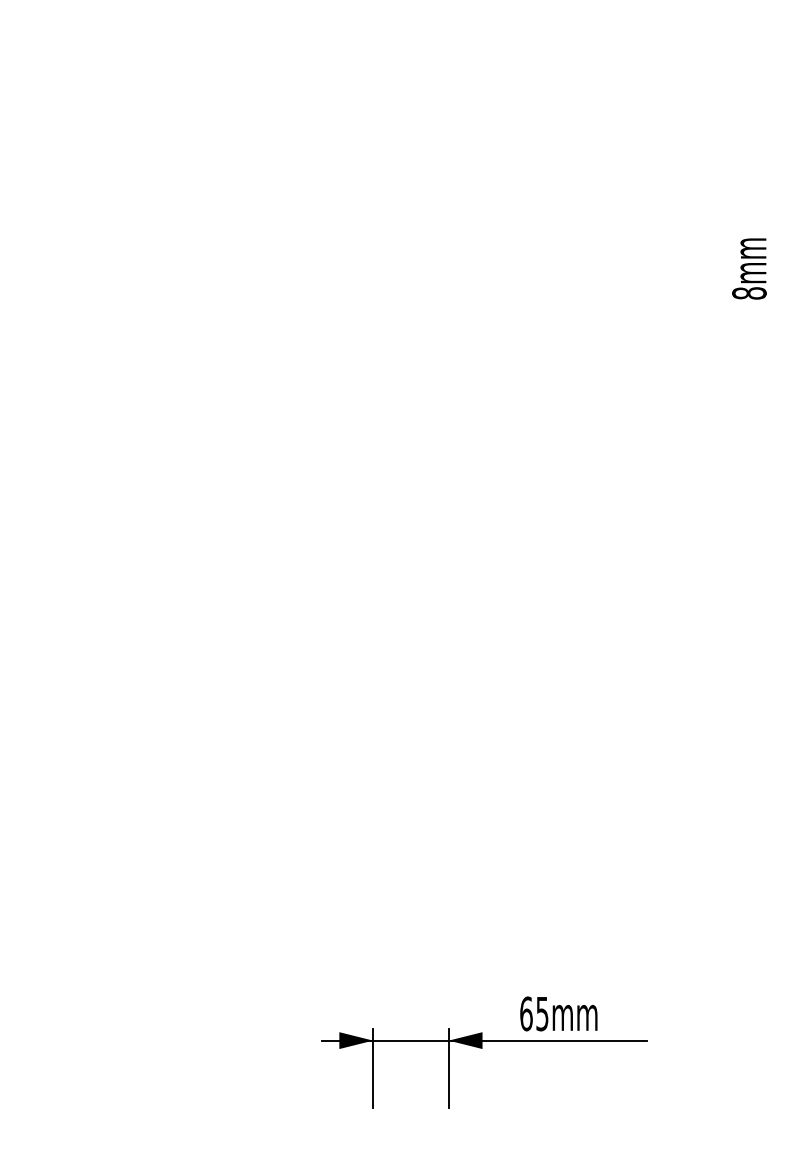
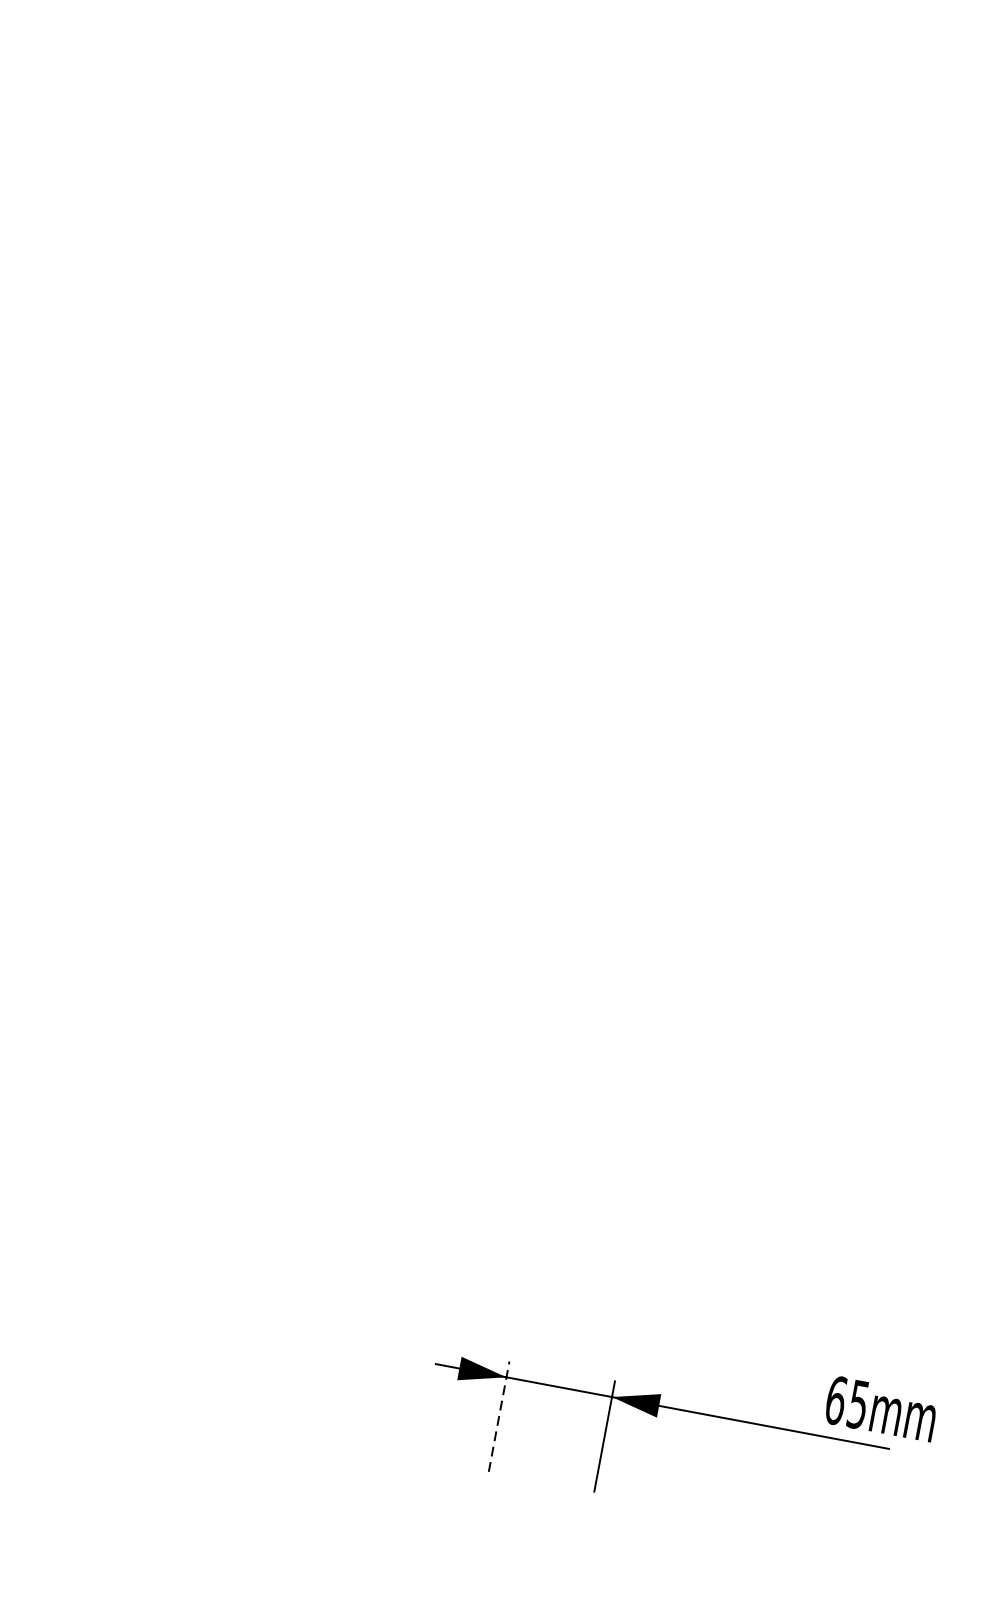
text: (558, 1013) -> (881, 1408), moved
line: (373, 1068) -> (499, 1416), solid -> dashed

